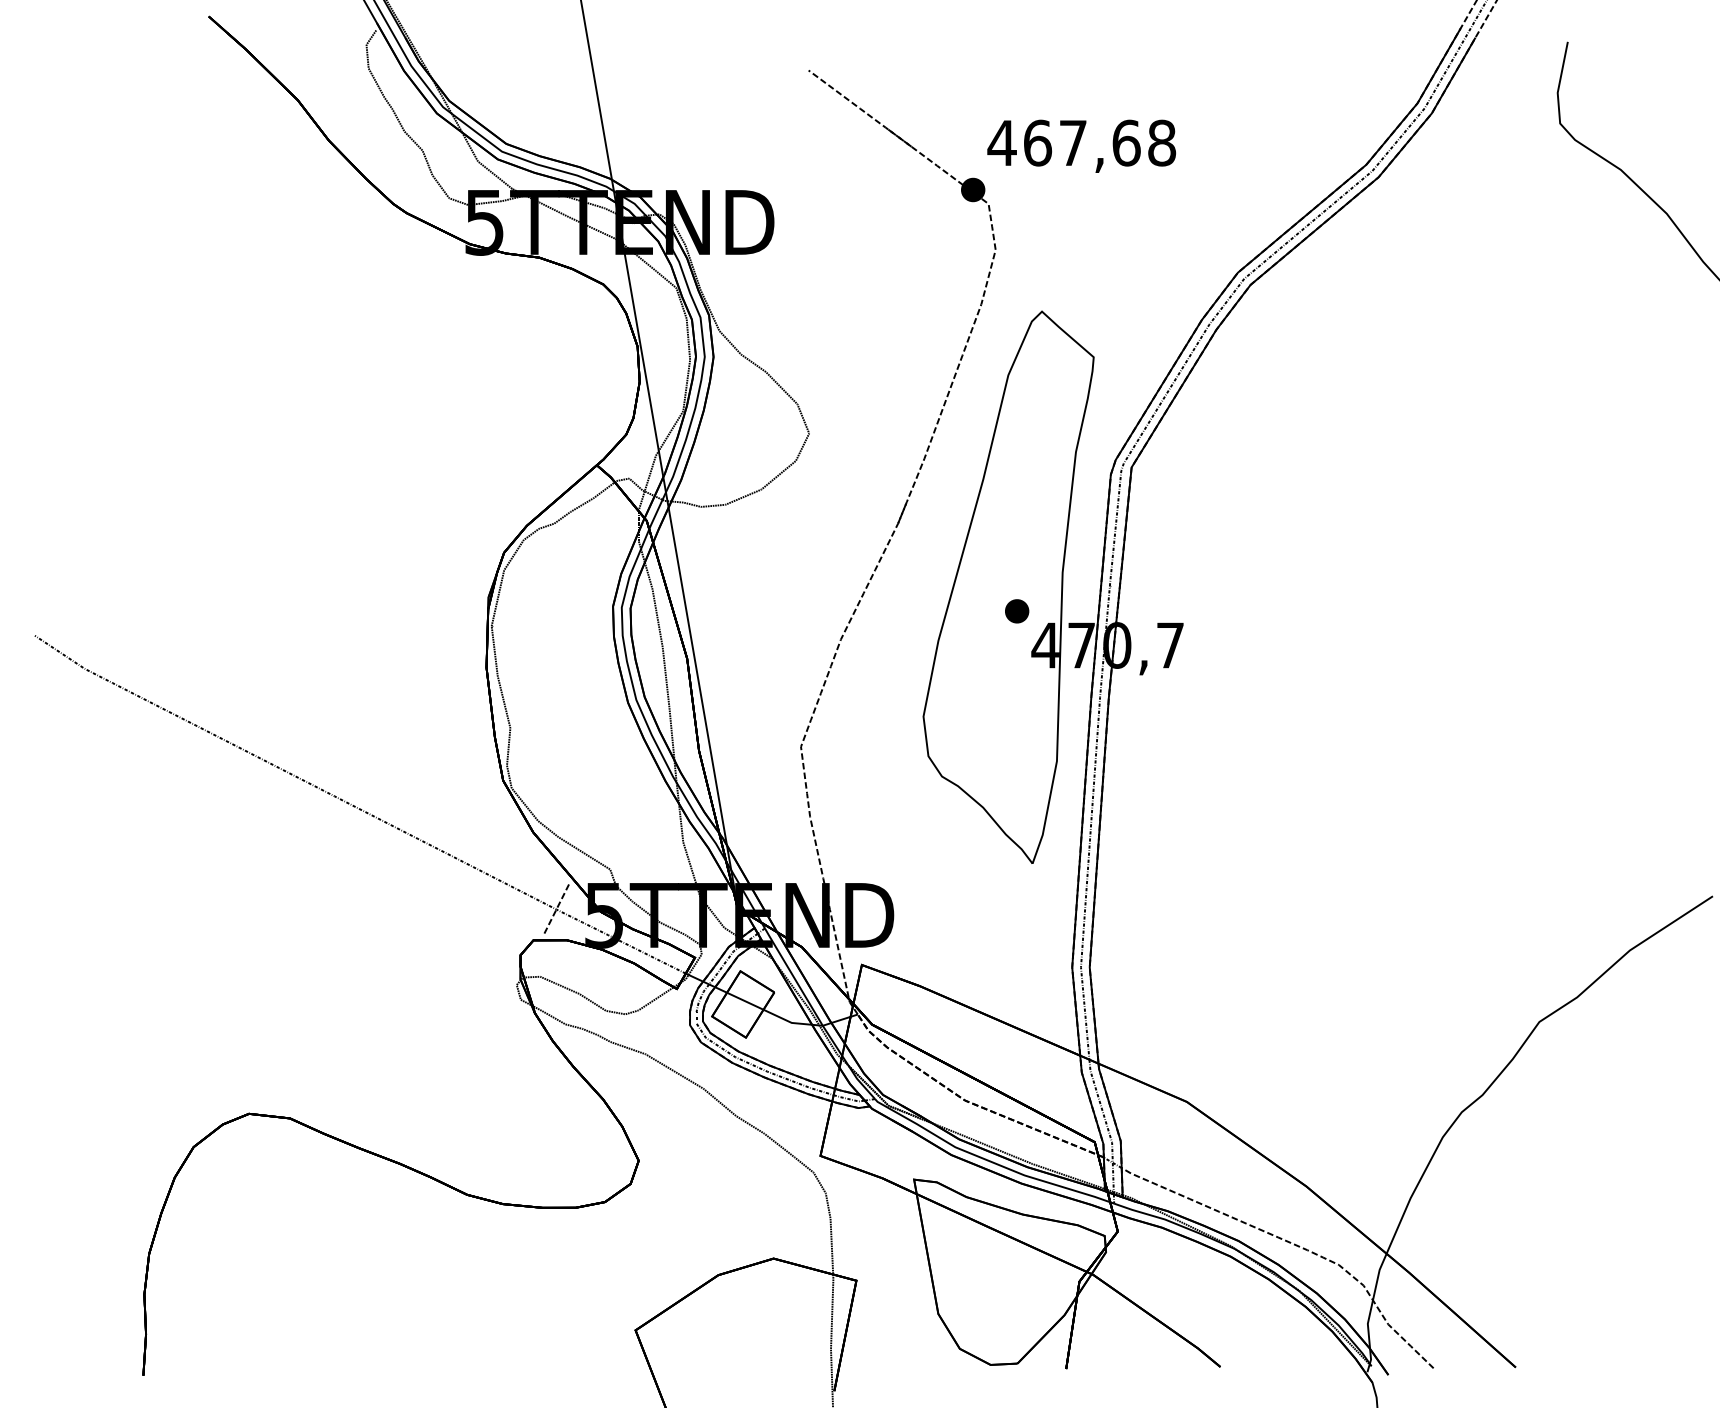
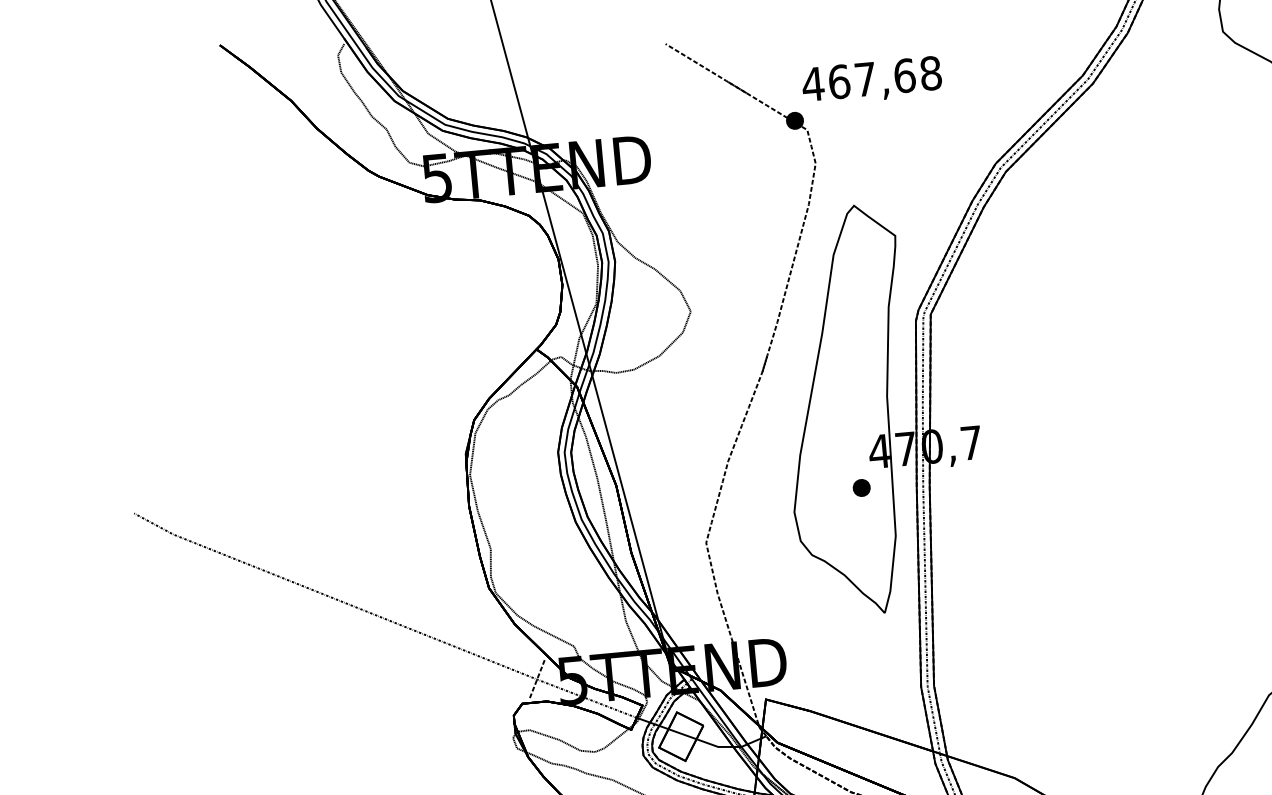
part: (1017, 611) -> (862, 488), moved

